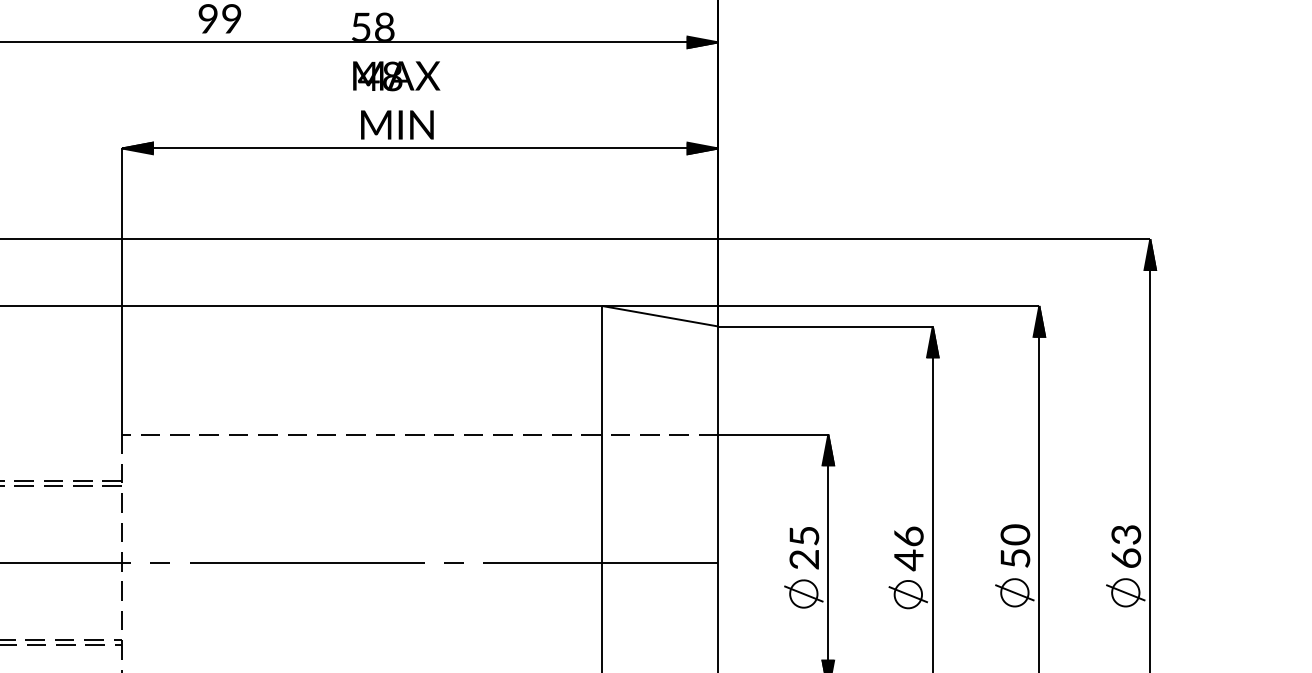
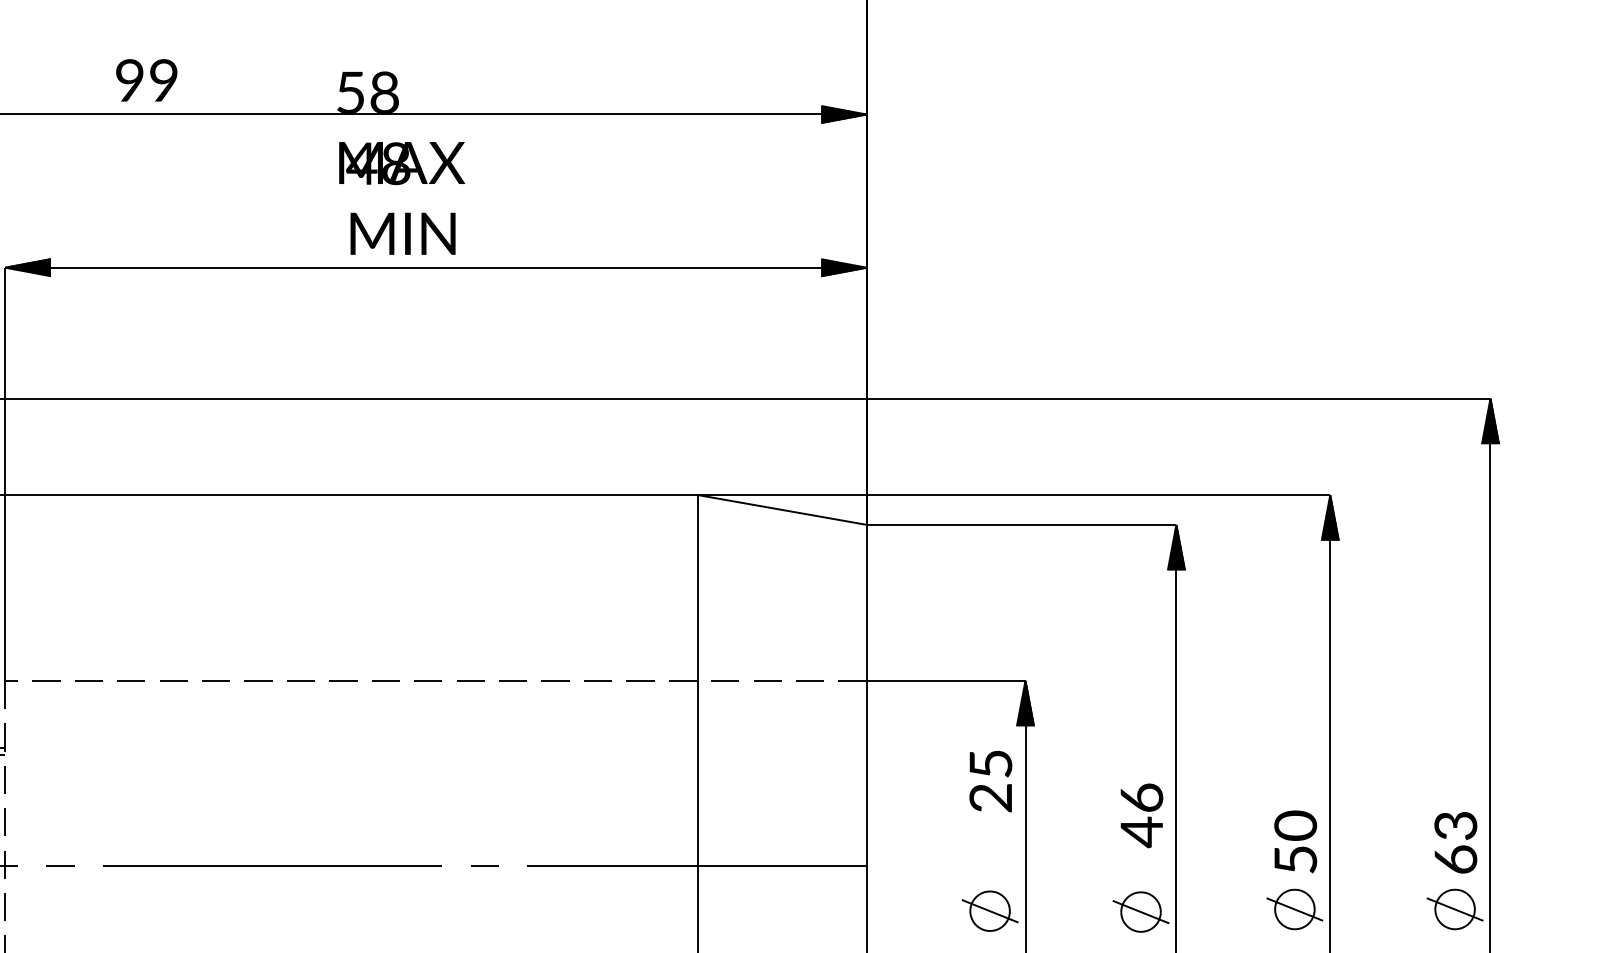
text: (804, 548) -> (991, 781), moved
text: (908, 548) -> (1141, 815), moved

